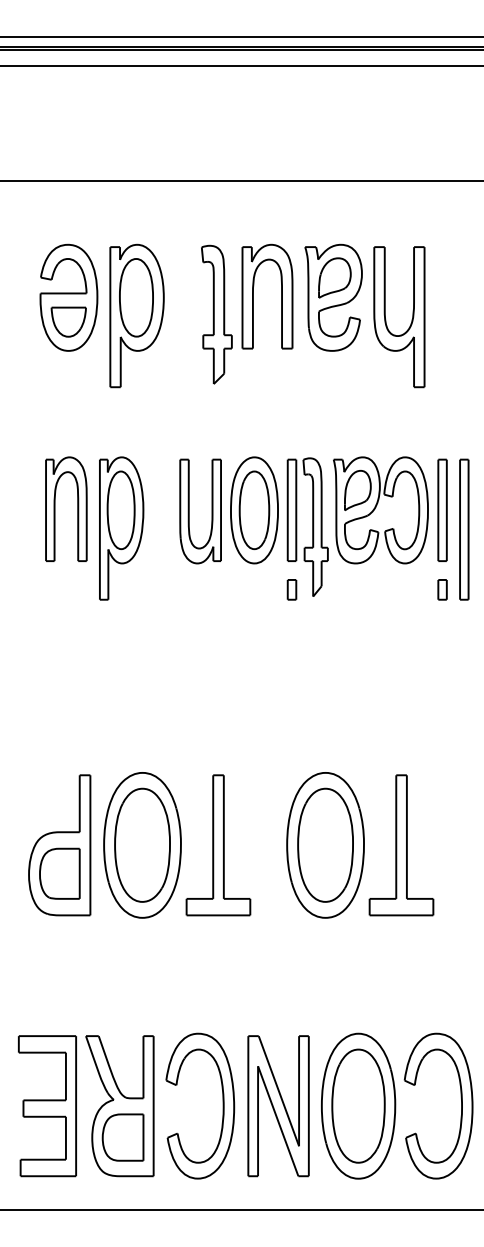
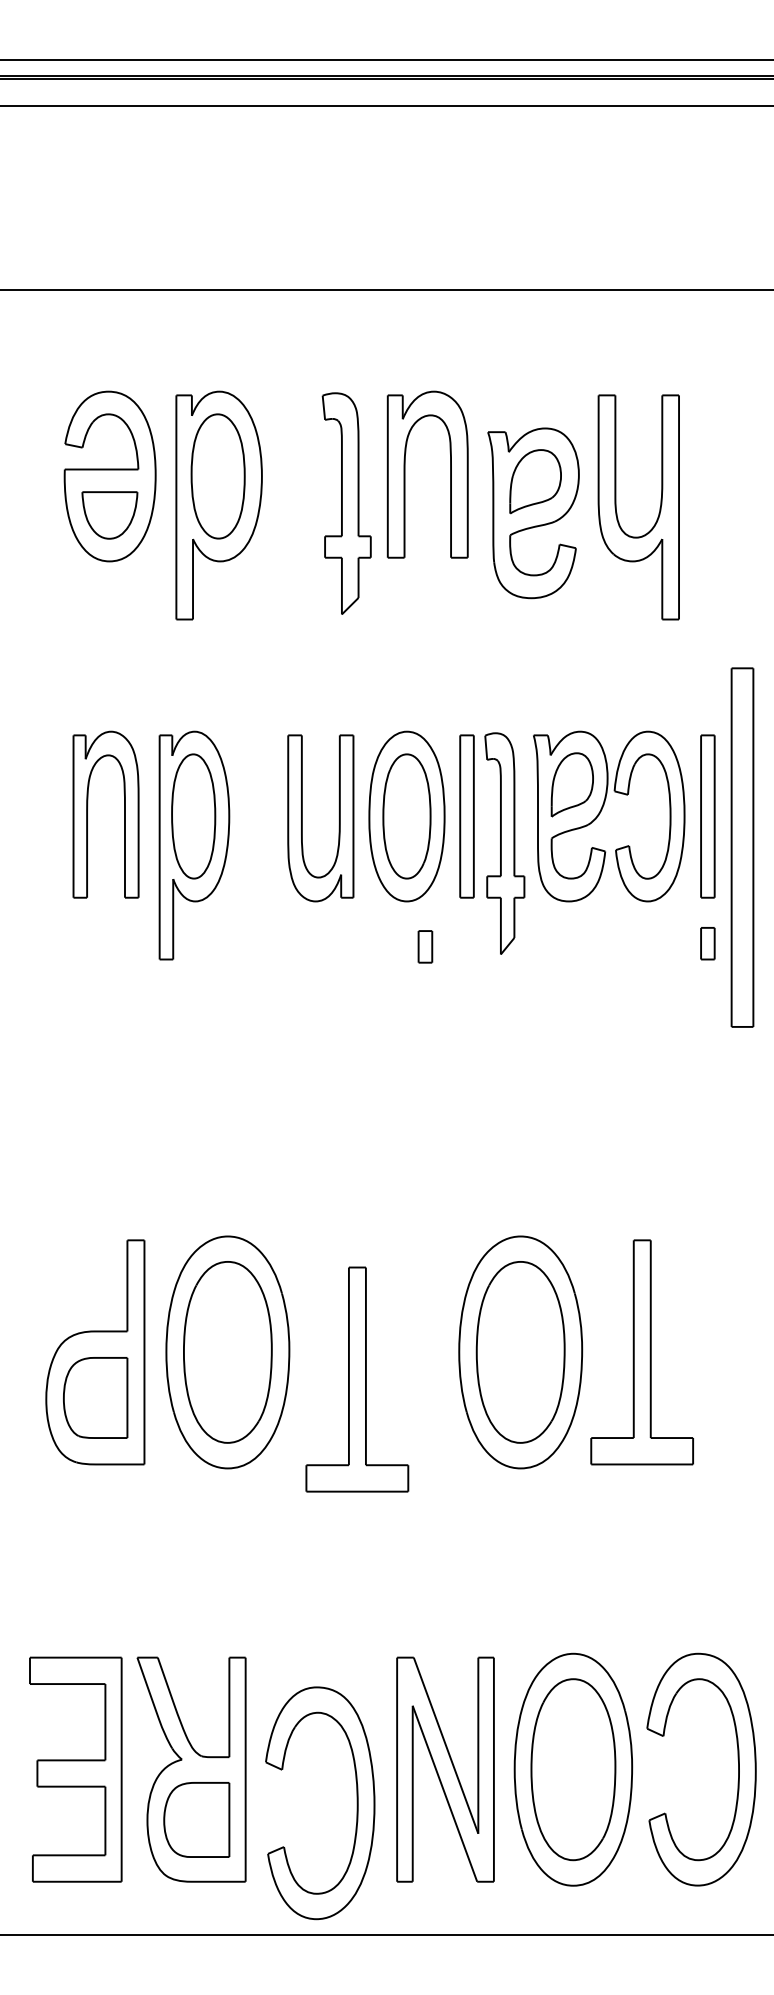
part: (333, 297) -> (533, 512), moved
part: (464, 529) -> (742, 847), size x1.6
part: (291, 589) -> (424, 946), moved
part: (218, 845) -> (357, 1379), moved
part: (222, 1105) -> (355, 1802), moved

